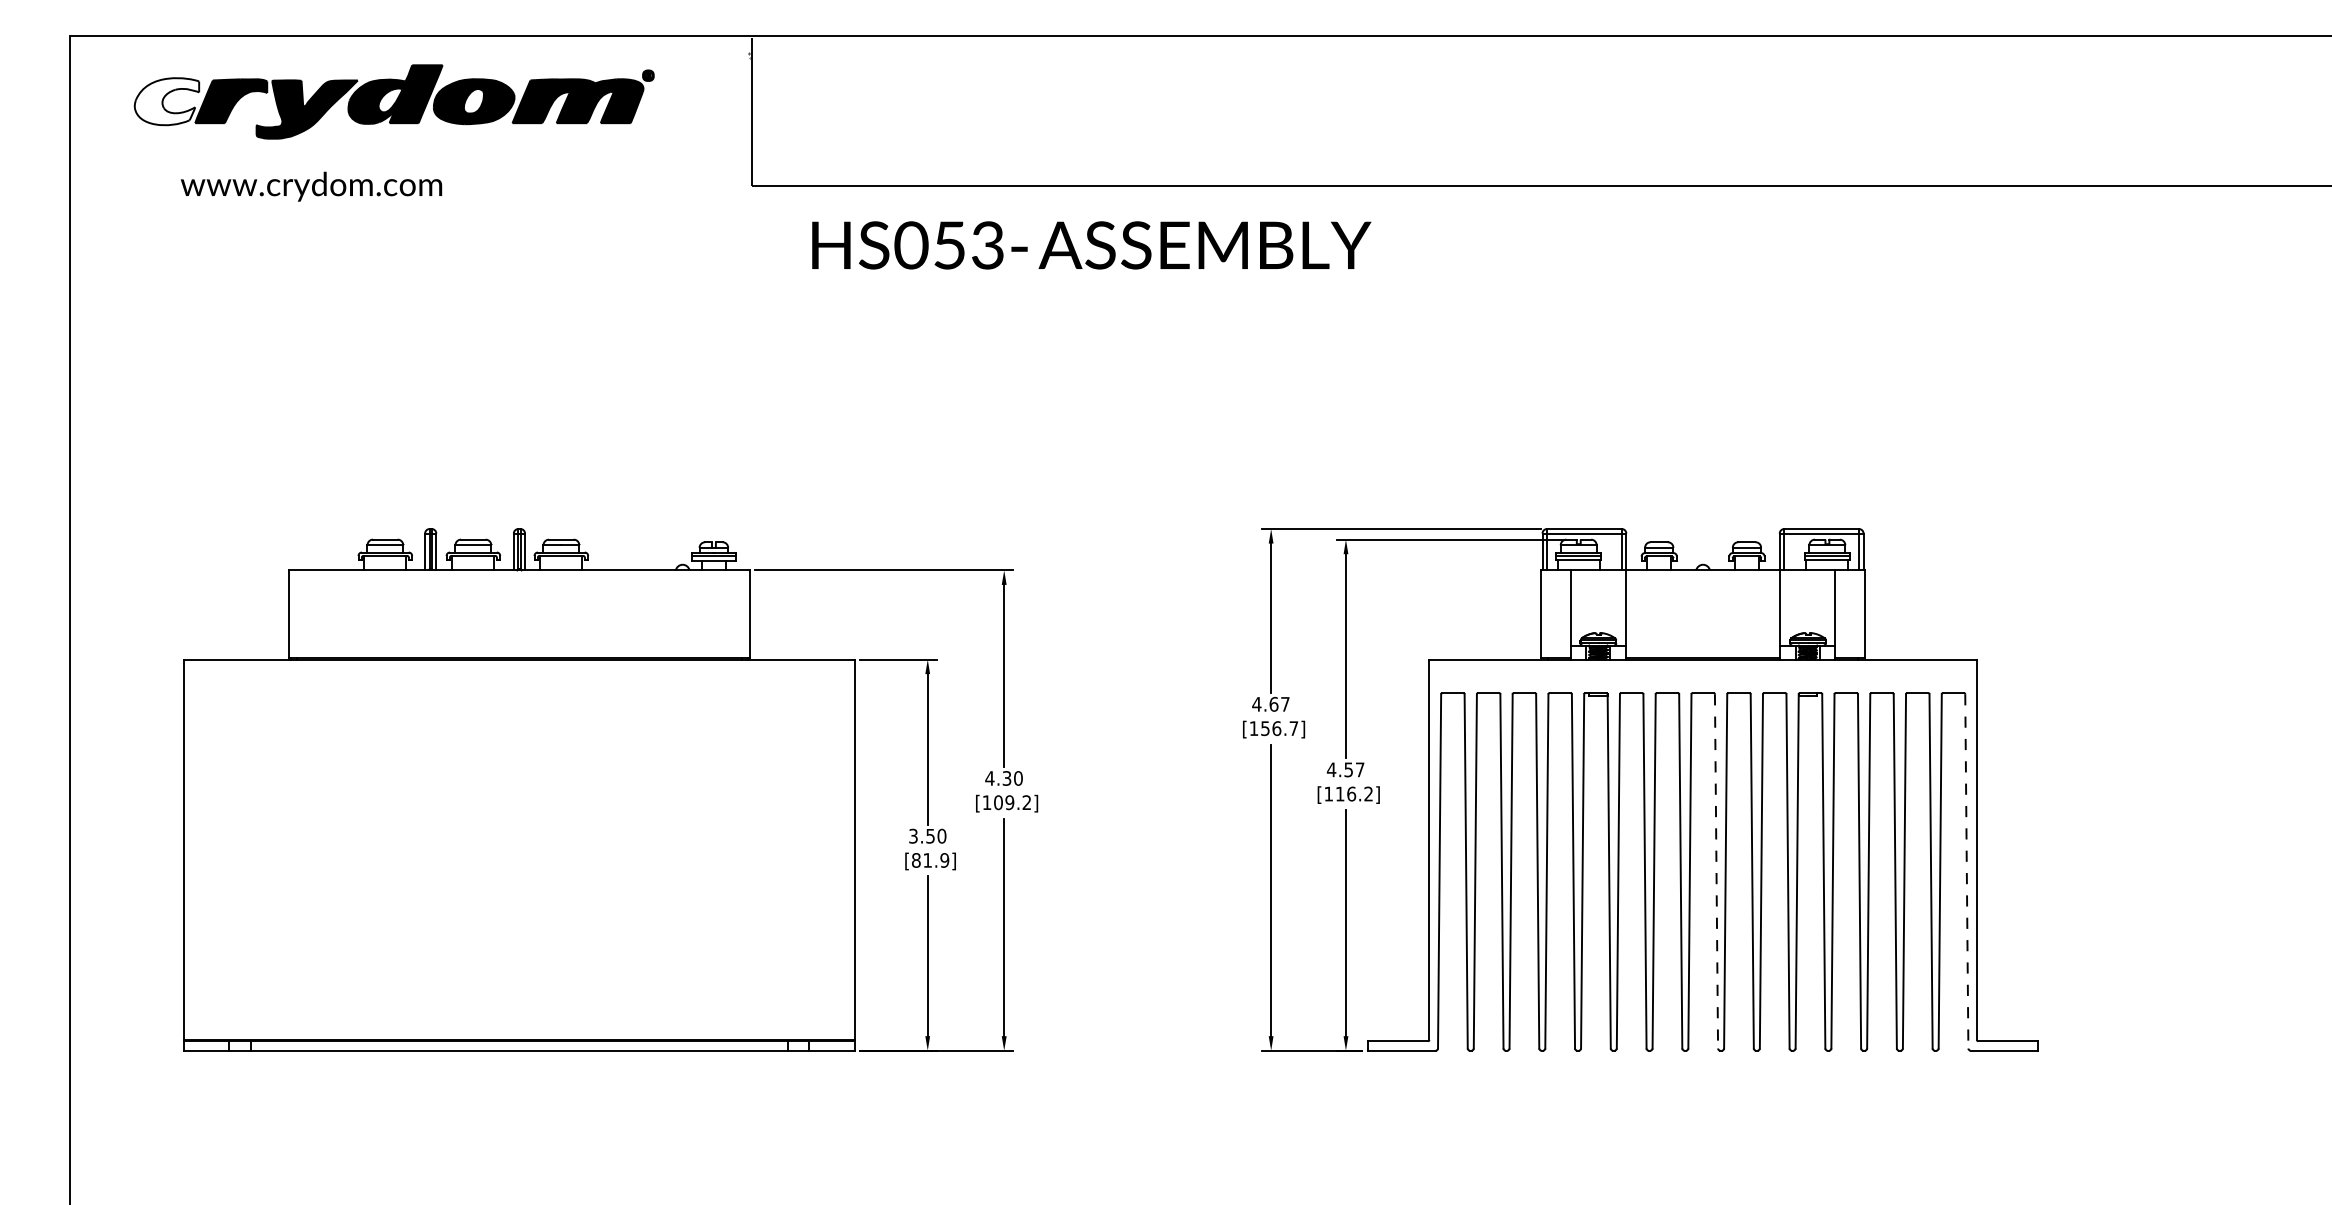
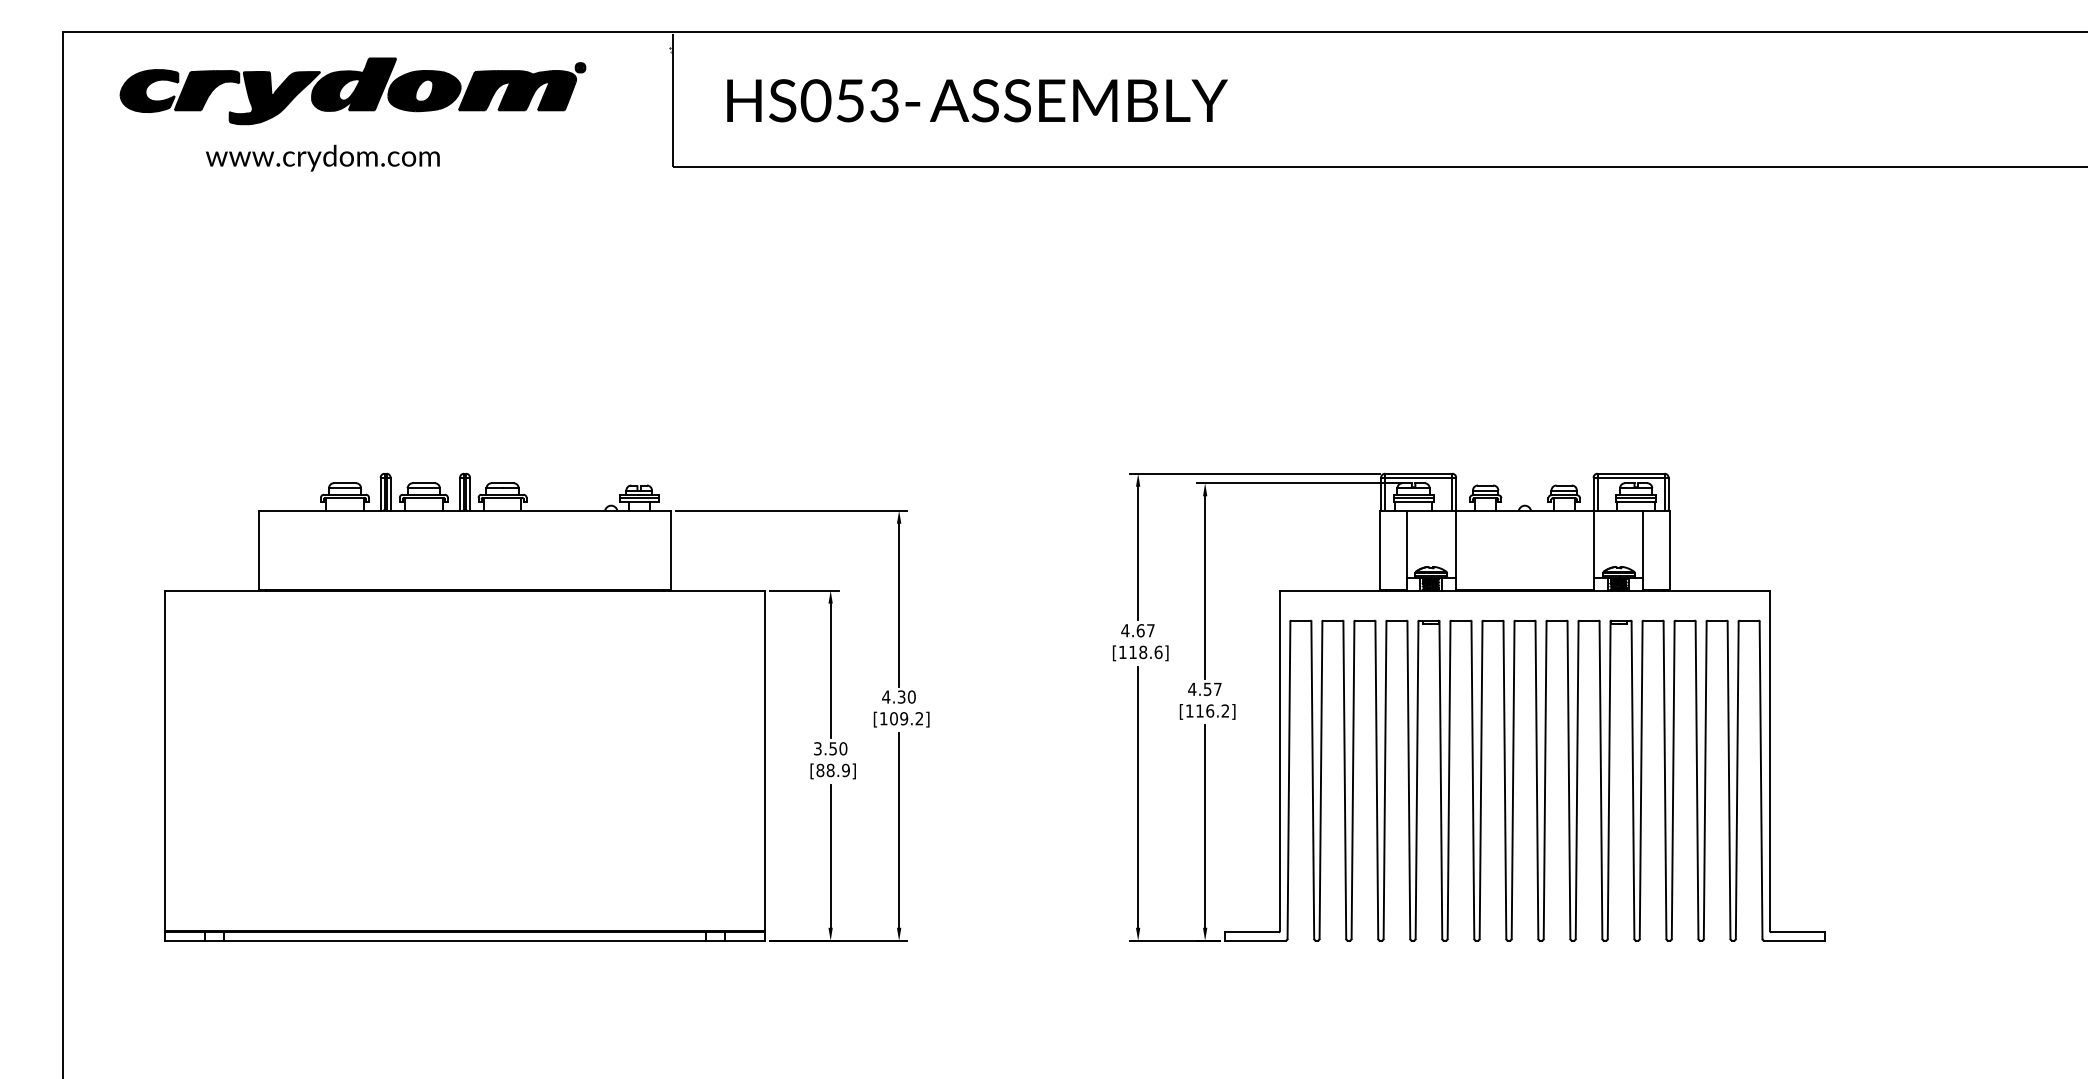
fill: (167, 102) -> (149, 91), added
text: (311, 185) -> (322, 157), moved
text: (1091, 245) -> (977, 100), moved
text: (1279, 728) -> (1145, 652), [156.7] -> [118.6]
text: (927, 860) -> (830, 770), [81.9] -> [88.9]
line: (1716, 871) -> (1536, 780), dashed -> solid
line: (1967, 871) -> (1761, 780), dashed -> solid

